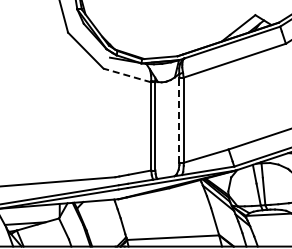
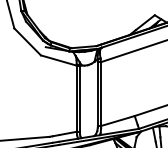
line: (127, 75) -> (58, 60), dashed -> solid
line: (179, 120) -> (97, 94), dashed -> solid

